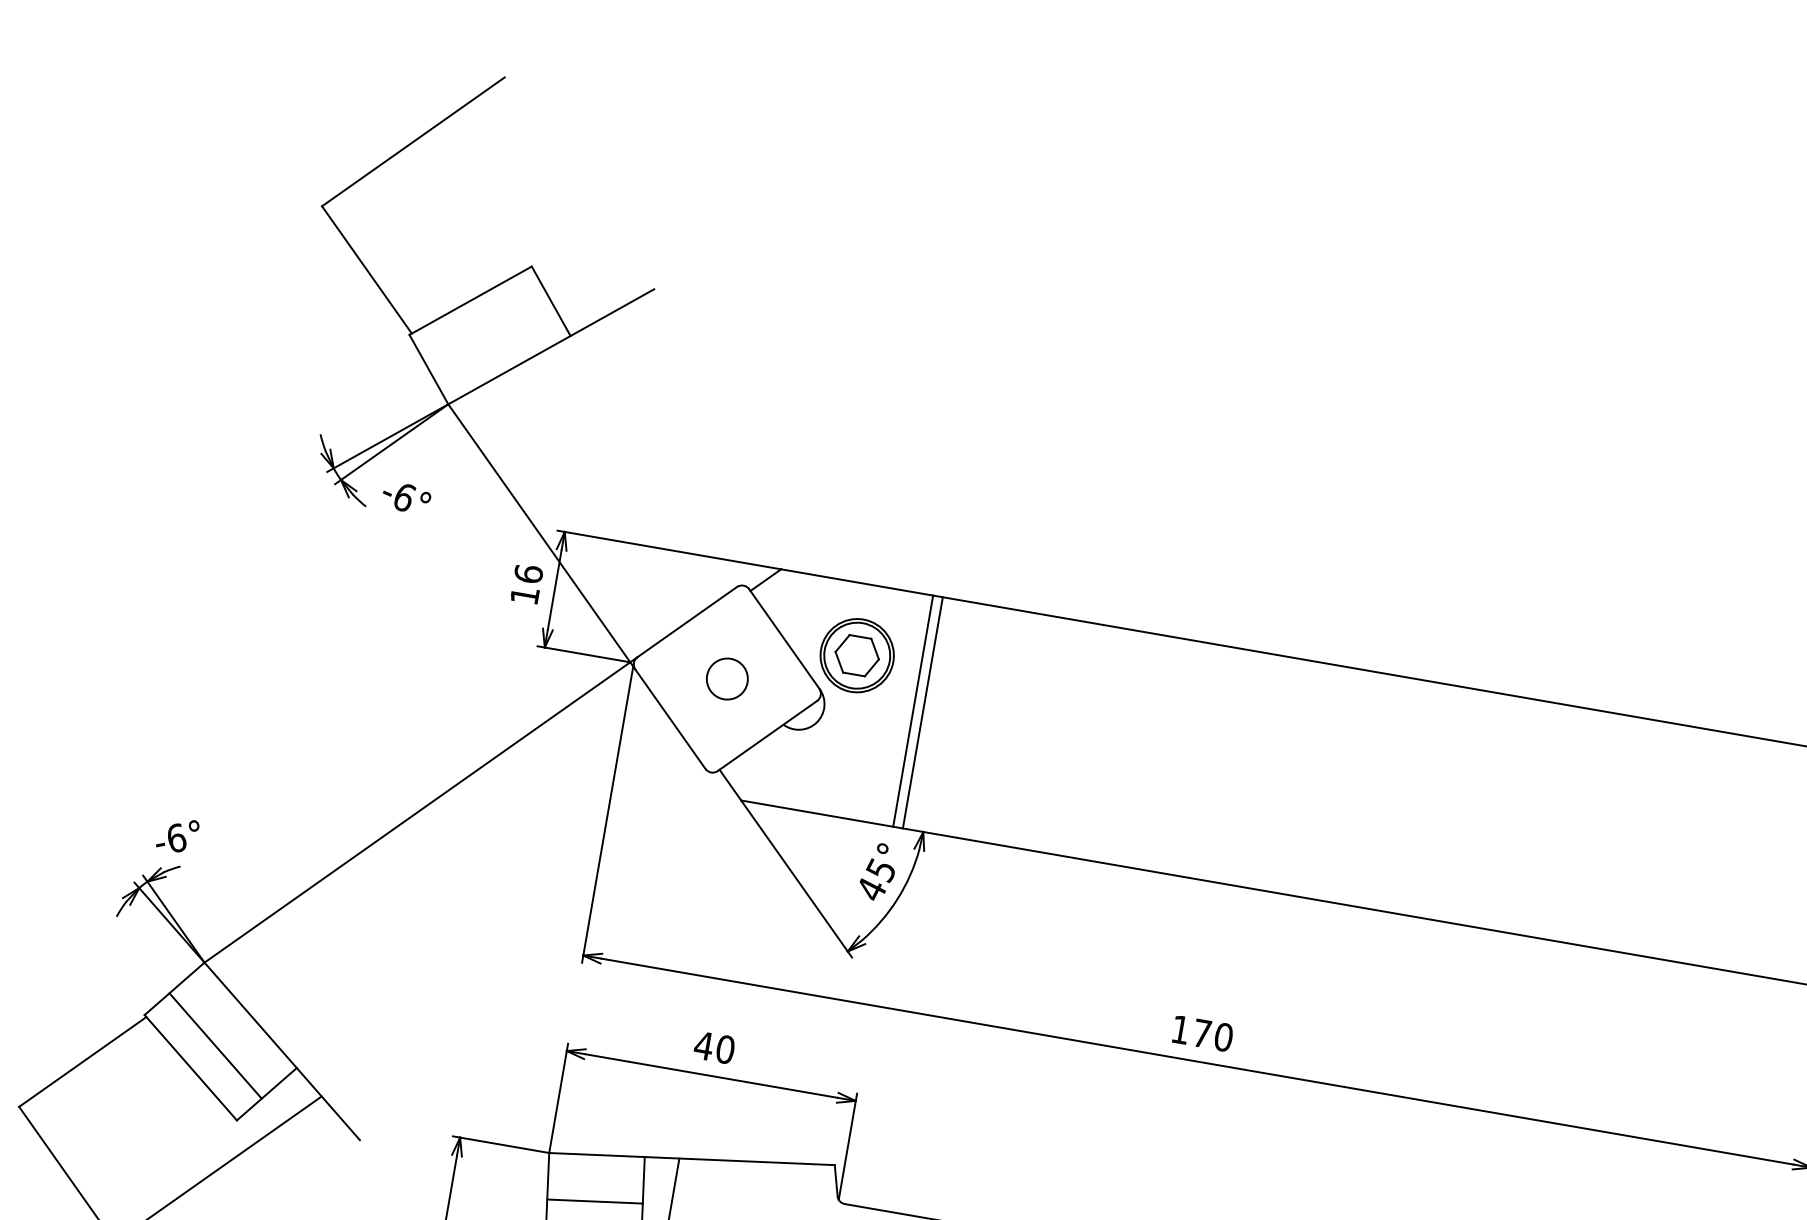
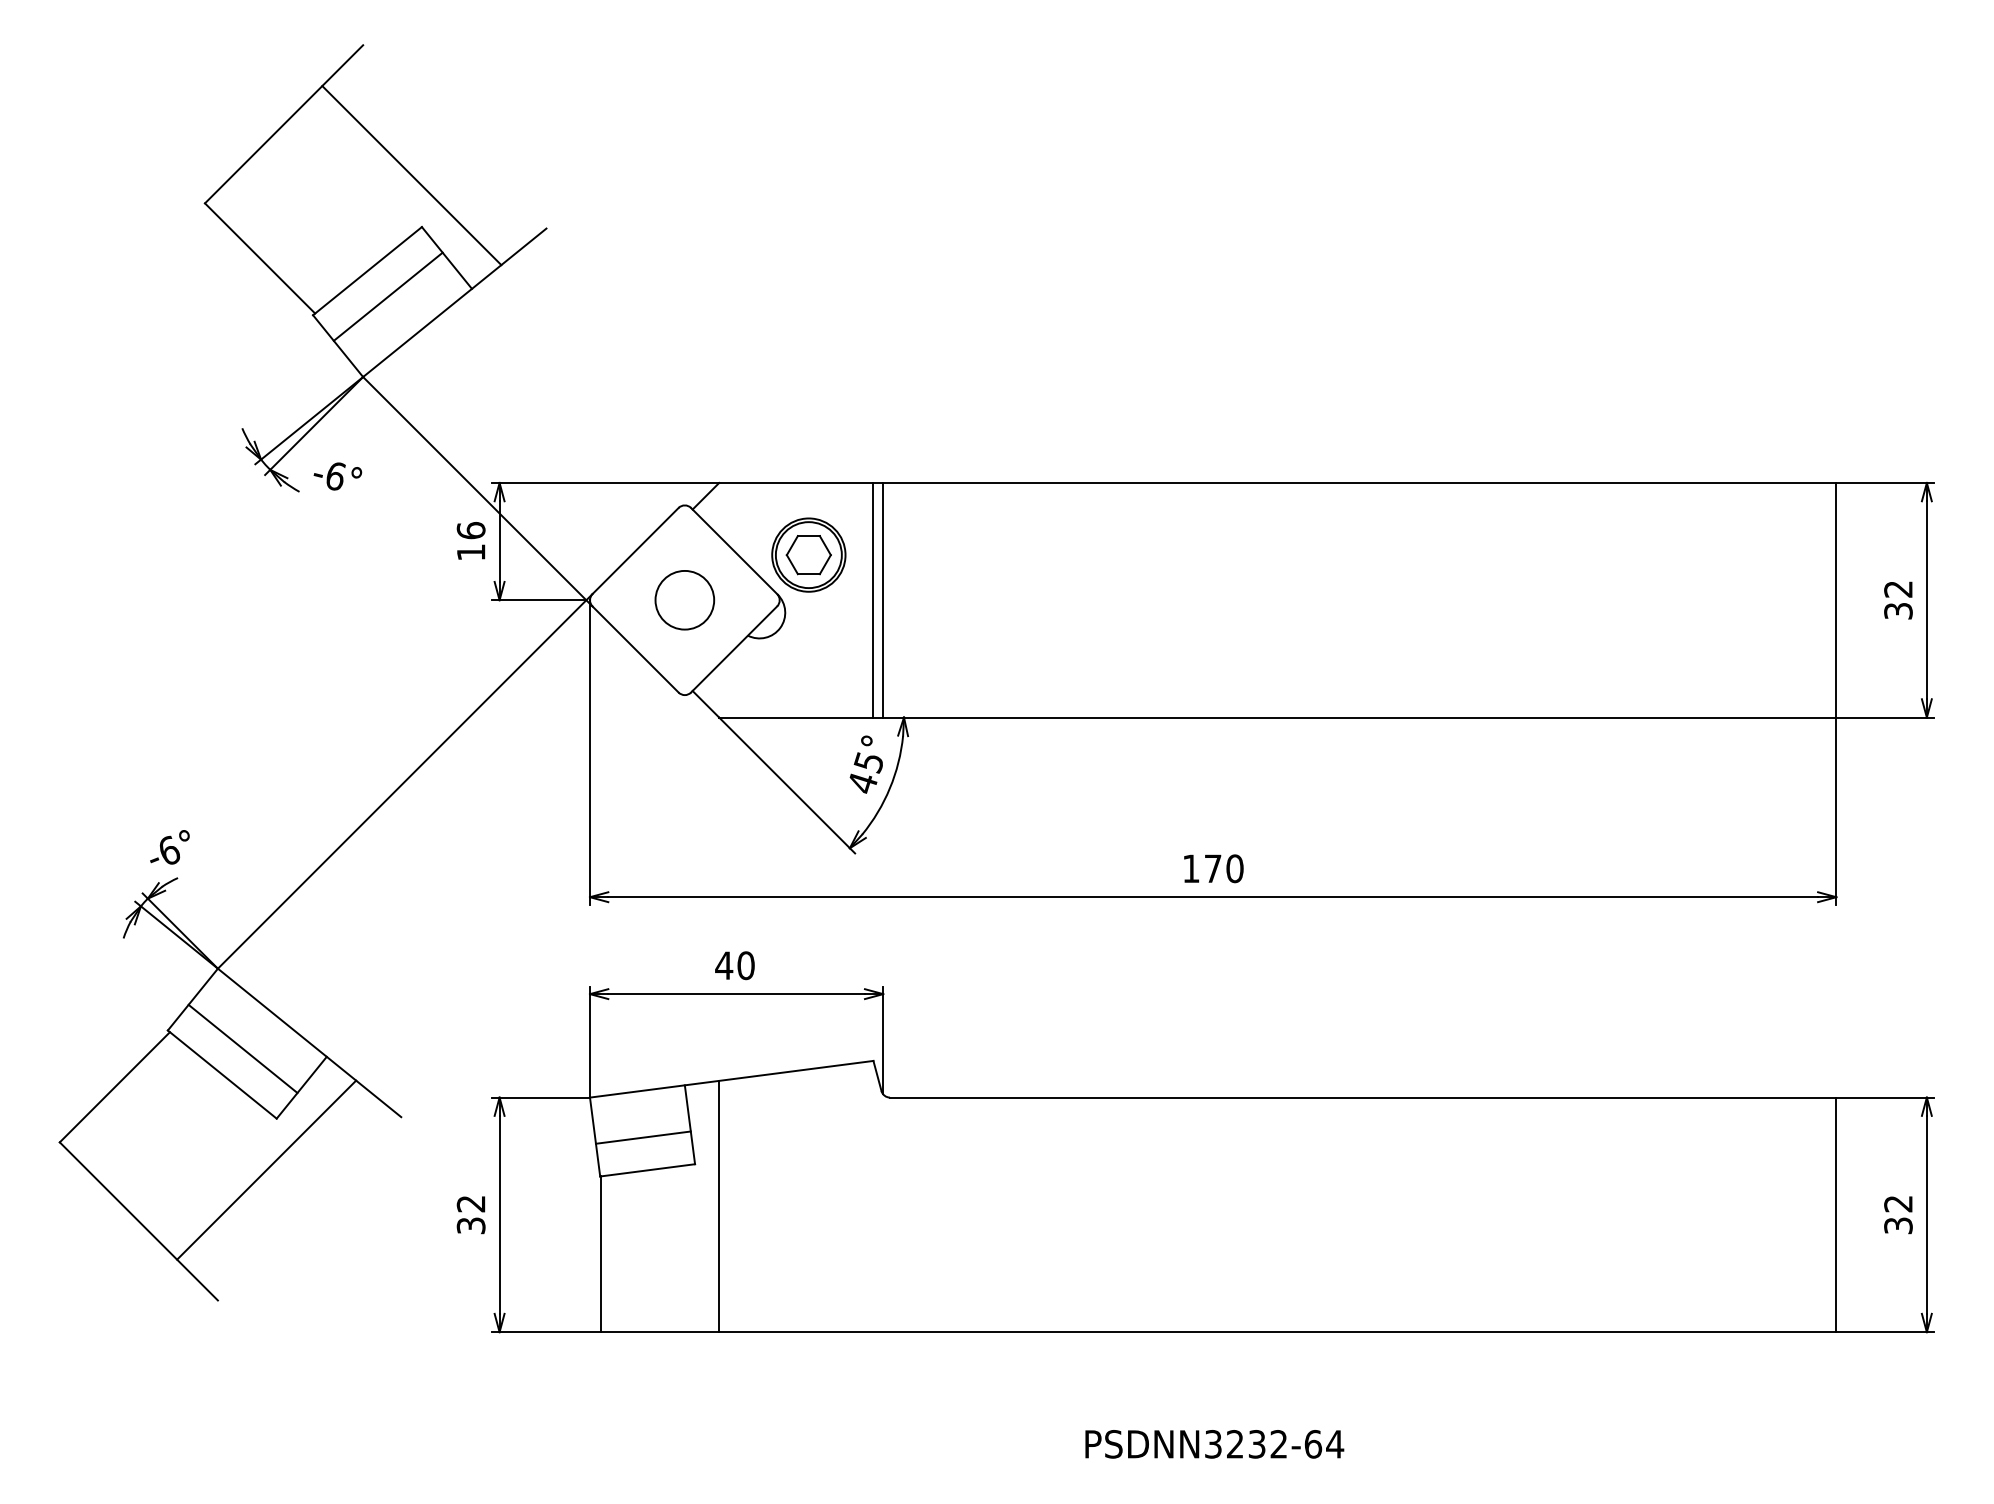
line: (530, 213) -> (411, 175), added
line: (486, 329) -> (387, 296), added
circle: (727, 678) -> (684, 599), size x1.43

